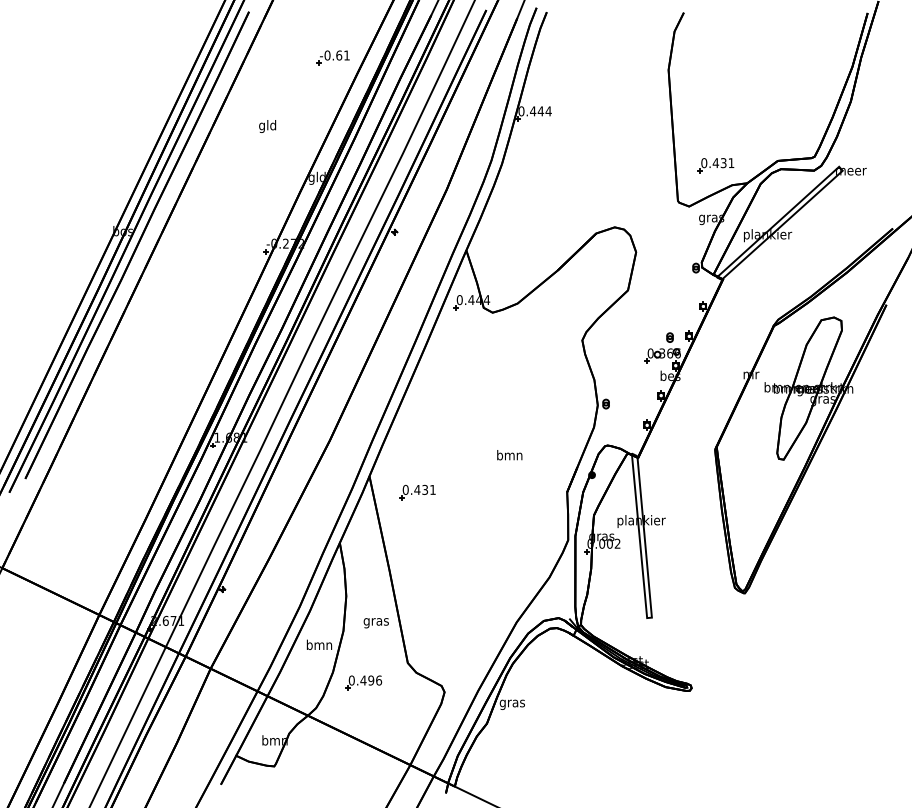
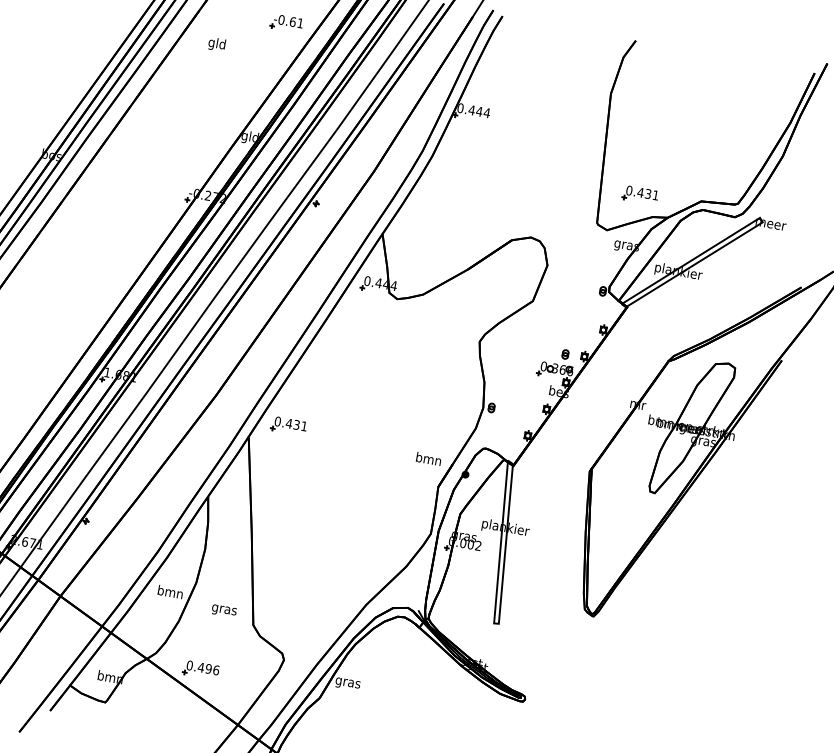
text: (267, 126) -> (216, 44), moved
text: (509, 455) -> (428, 459), moved
part: (417, 492) -> (288, 426), moved
text: (375, 623) -> (223, 611), moved
part: (363, 682) -> (200, 669), moved

